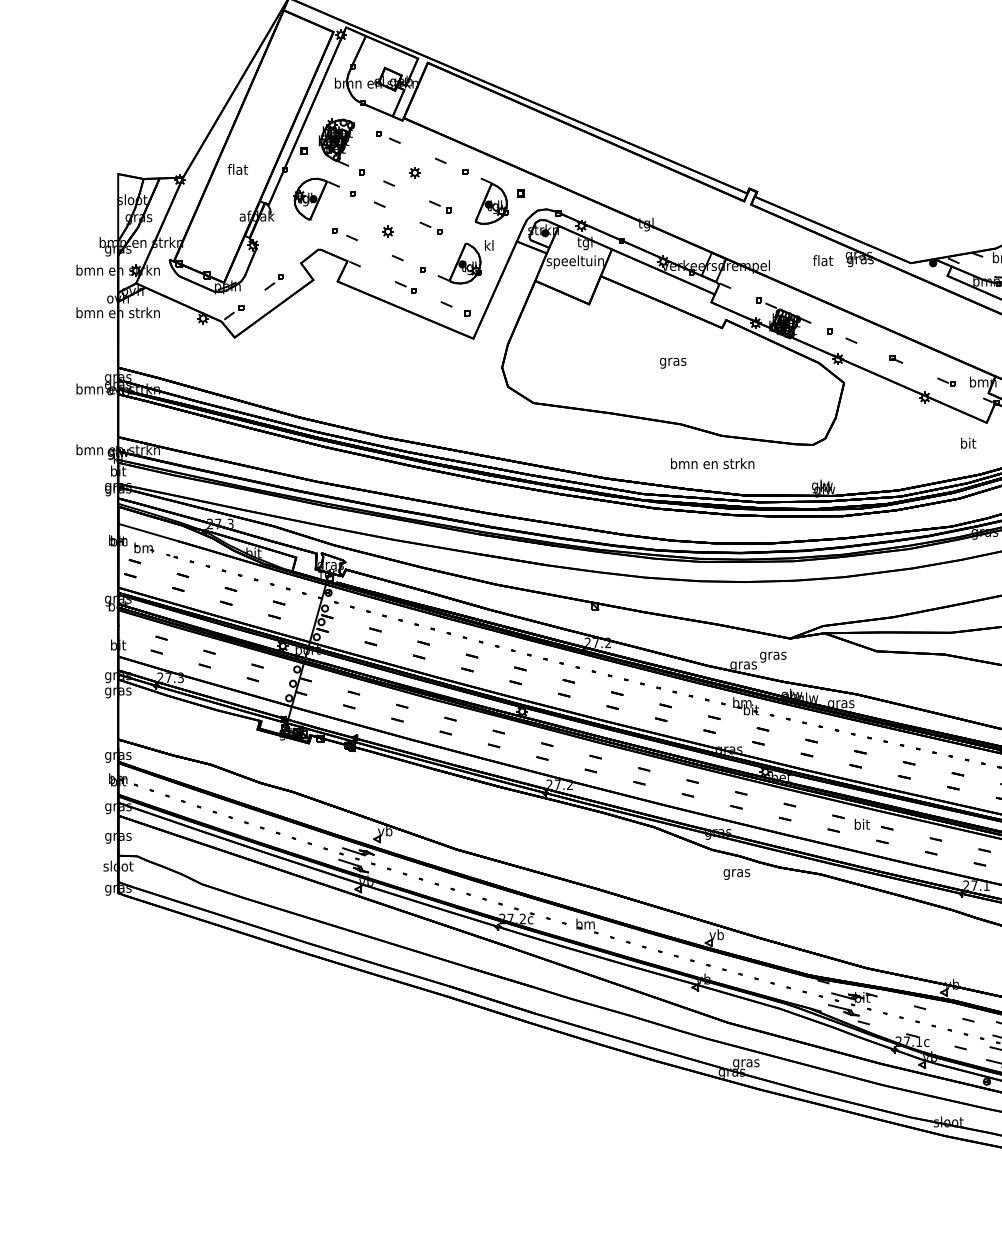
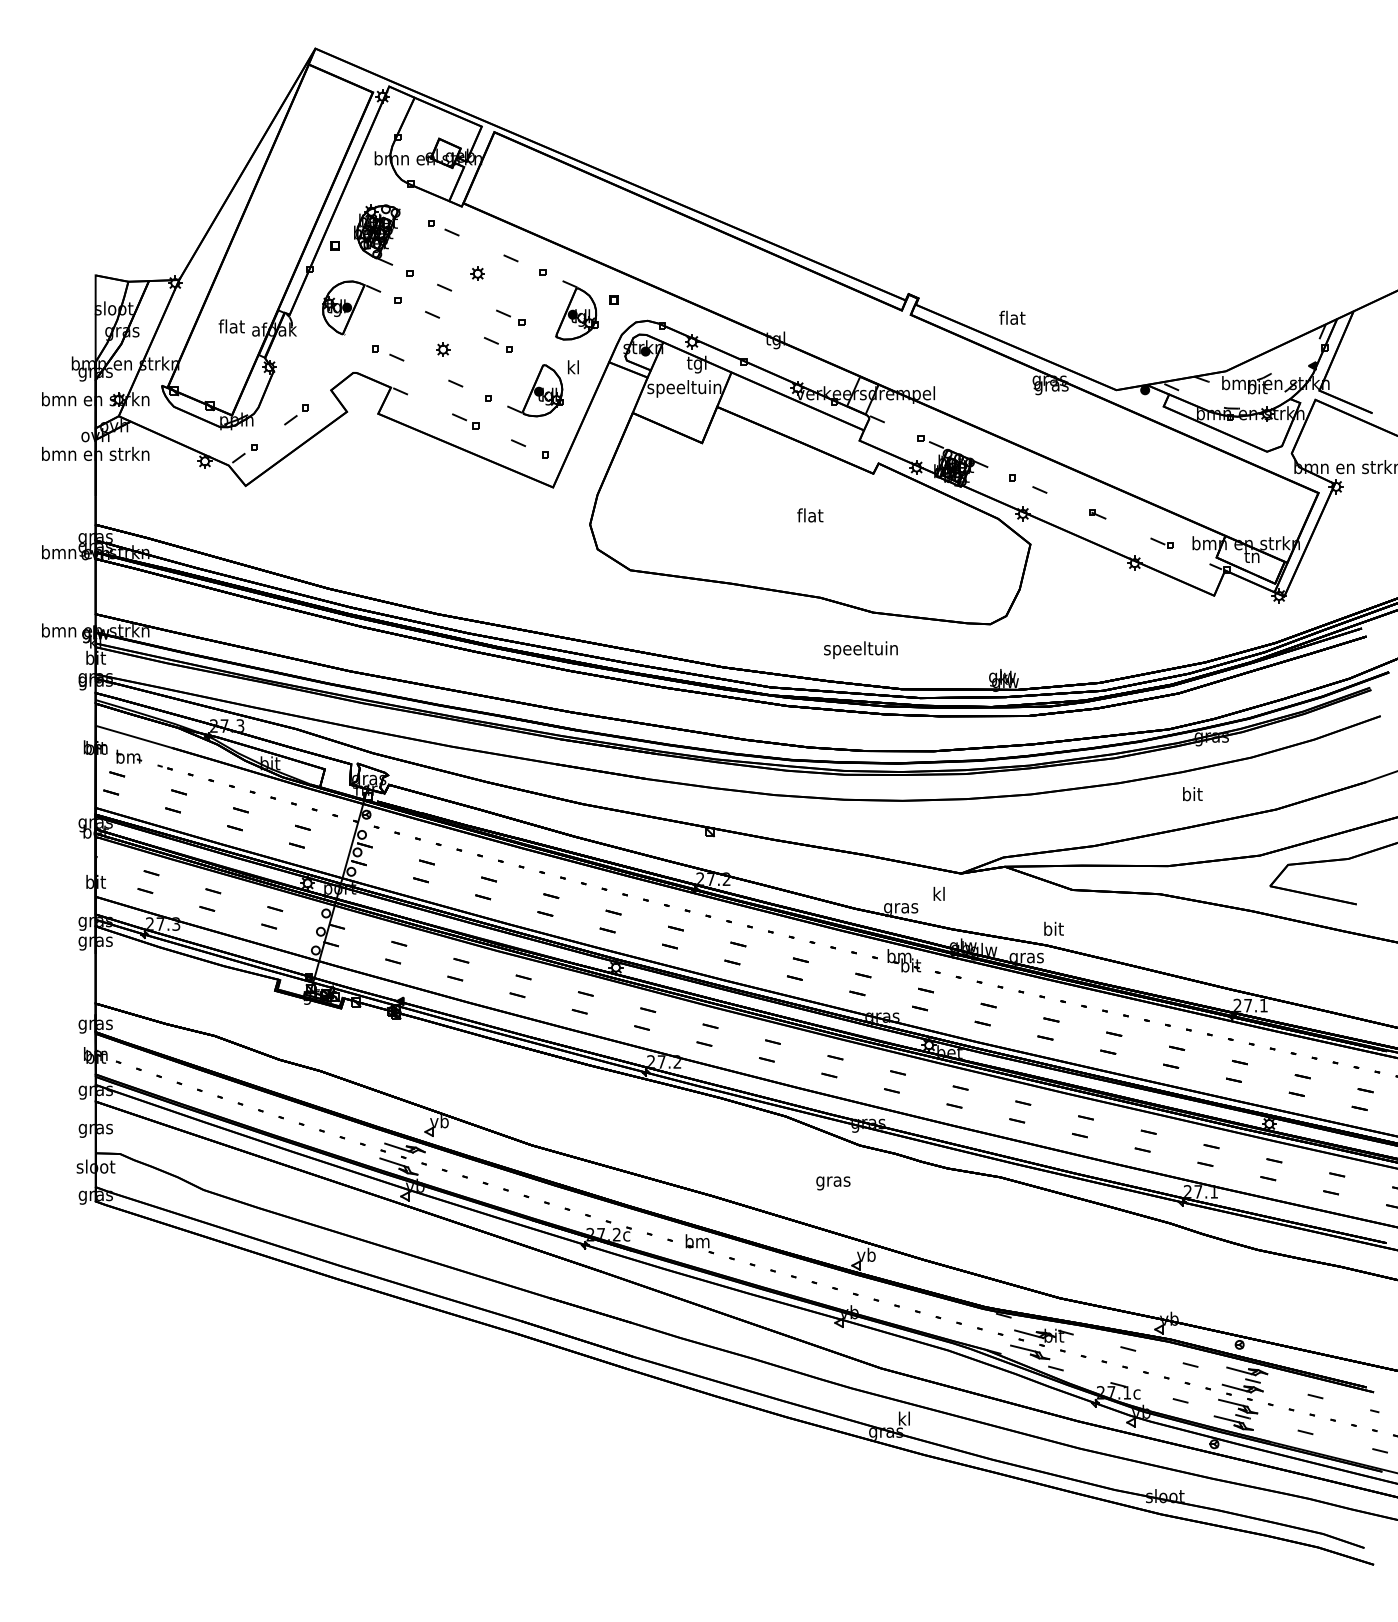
text: (237, 169) -> (231, 326), moved
text: (823, 260) -> (1012, 317), moved
text: (673, 362) -> (810, 517), gras -> flat
text: (968, 443) -> (1192, 794), moved
text: (712, 464) -> (860, 649), bmn en strkn -> speeltuin
text: (773, 655) -> (939, 895), gras -> kl
text: (861, 824) -> (1053, 928), moved
text: (736, 874) -> (833, 1183), moved
text: (746, 1063) -> (904, 1420), gras -> kl

